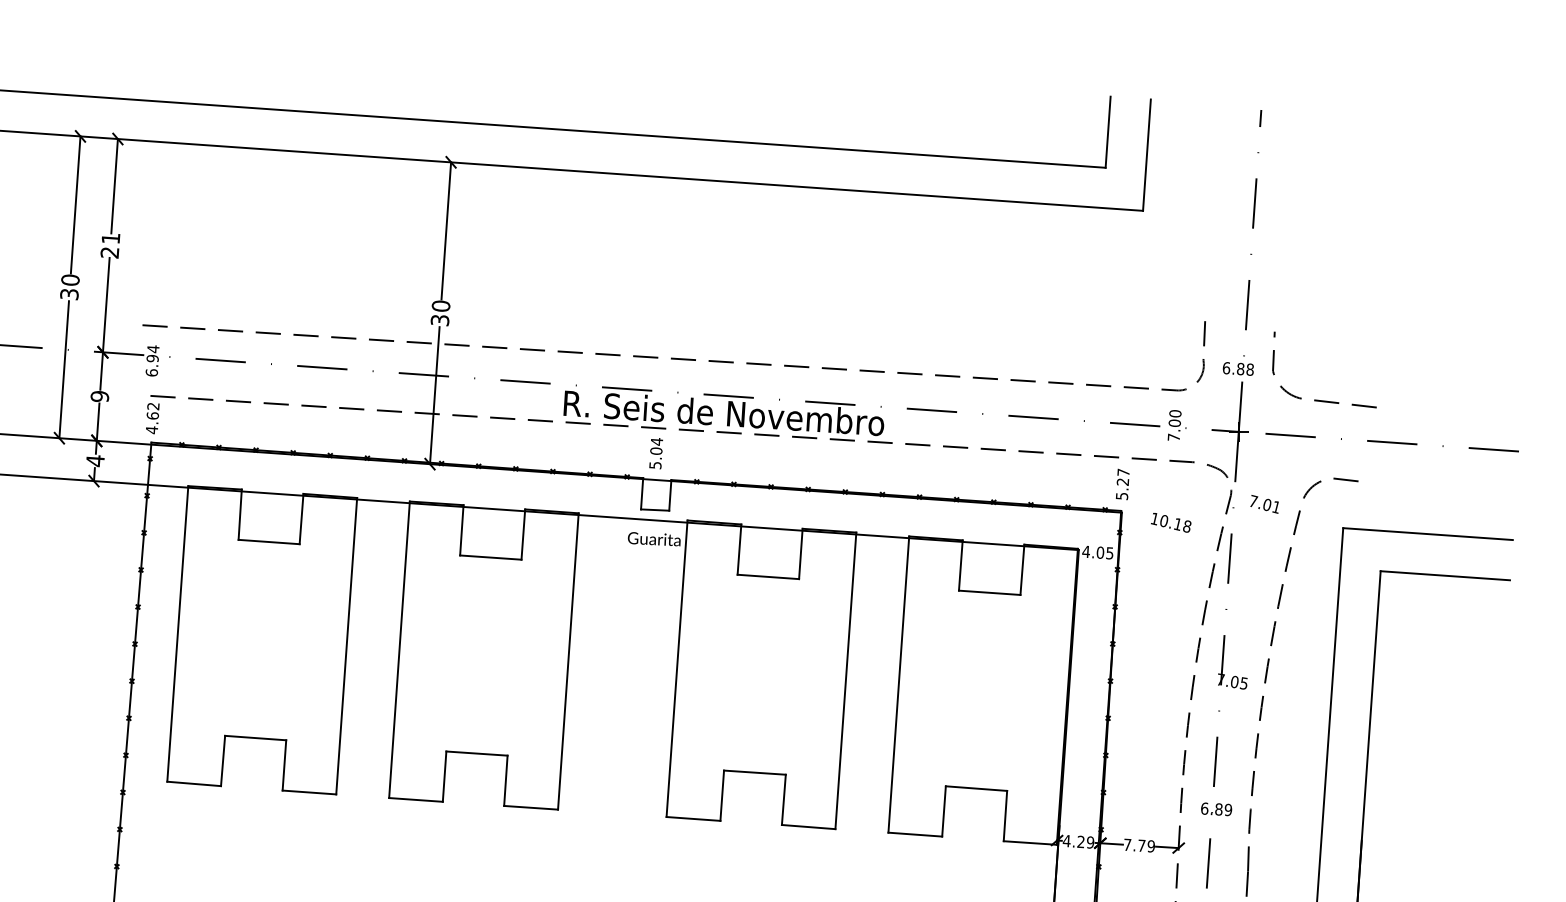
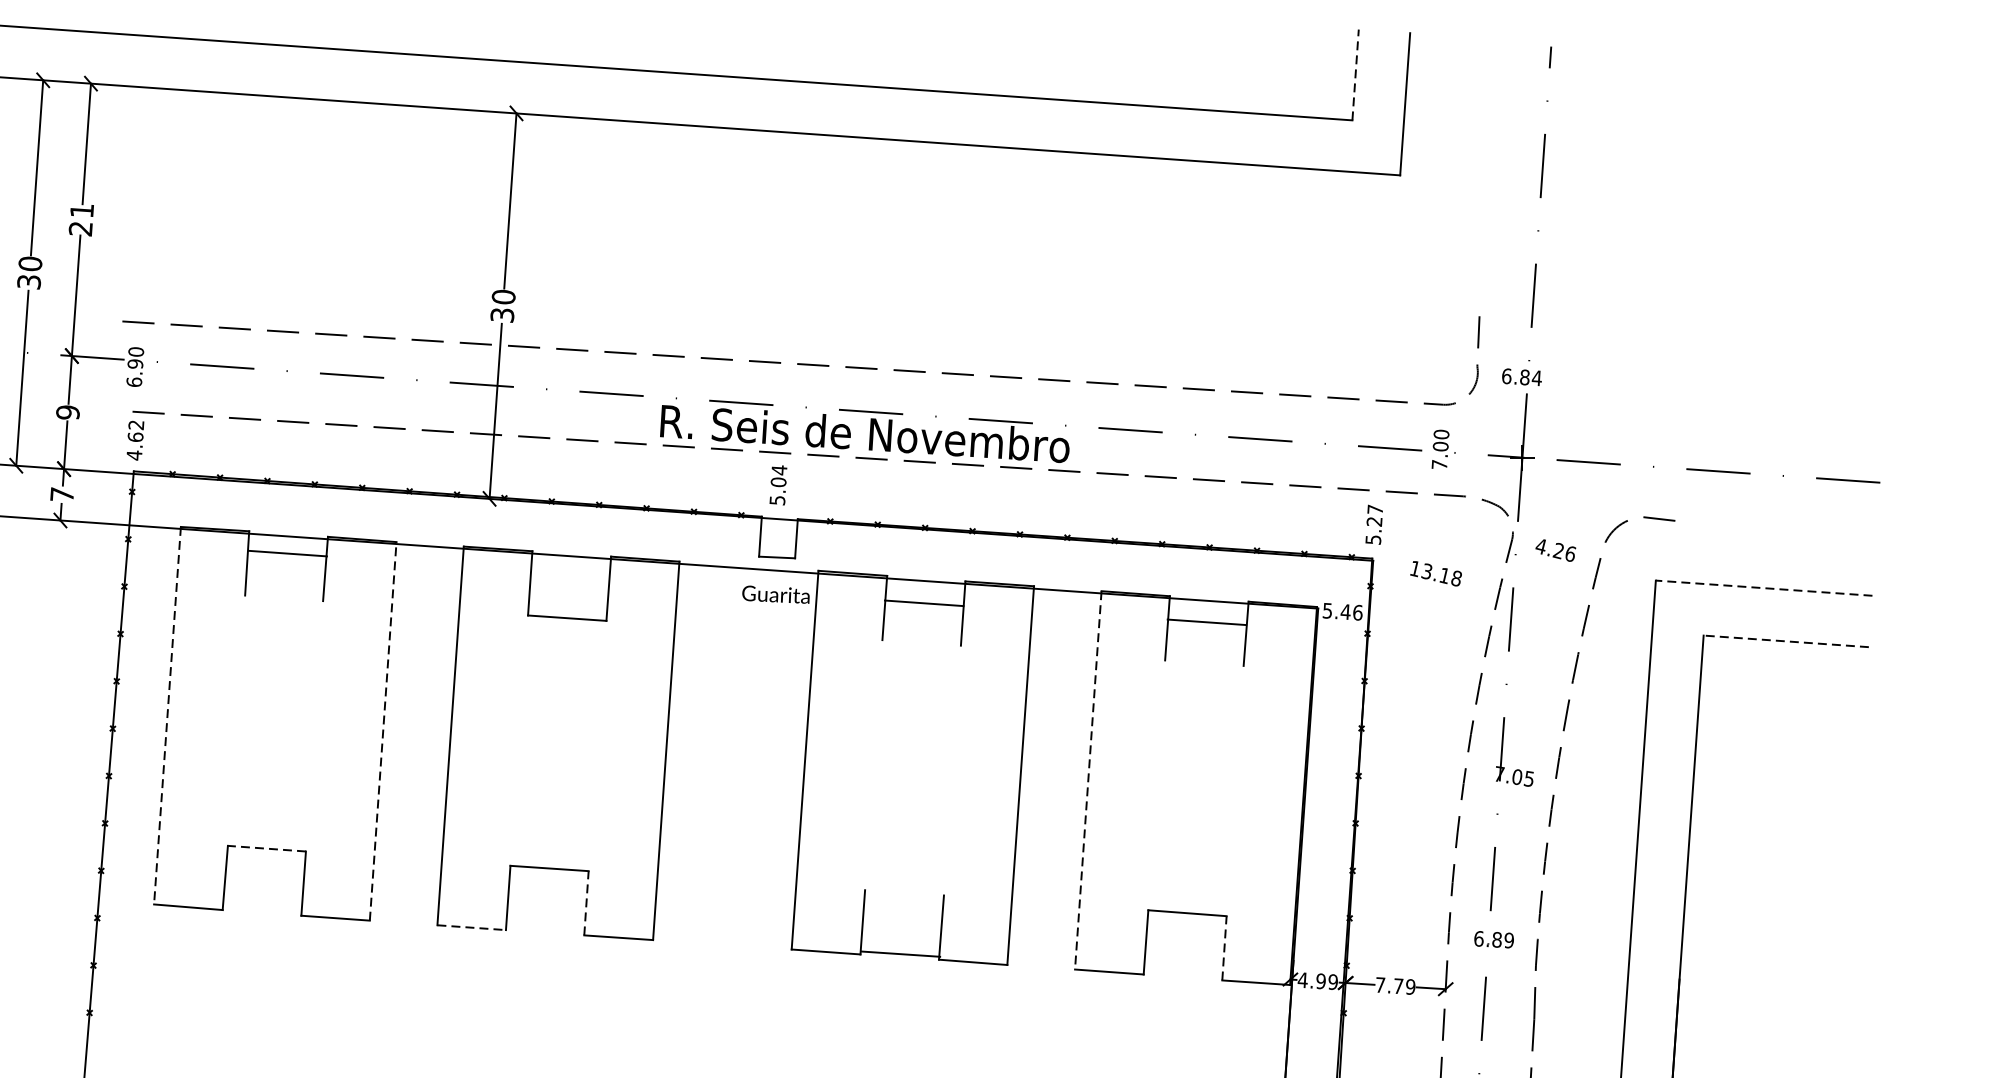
line: (1108, 132) -> (1356, 75), solid -> dashed
text: (153, 349) -> (136, 352), 6.94 -> 6.90
text: (1249, 369) -> (1536, 377), 6.88 -> 6.84
curve: (1318, 399) -> (1624, 416), removed
text: (95, 461) -> (62, 495), 4 -> 7
text: (1264, 504) -> (1555, 550), 7.01 -> 4.26
text: (1163, 520) -> (1426, 570), 10.18 -> 13.18
line: (1427, 534) -> (1763, 588), solid -> dashed
line: (268, 541) -> (287, 552), moved
text: (1097, 552) -> (1342, 611), 4.05 -> 5.46
line: (1445, 575) -> (1786, 641), solid -> dashed
line: (768, 576) -> (924, 602), moved
line: (989, 592) -> (1206, 621), moved
line: (177, 634) -> (167, 716), solid -> dashed
line: (346, 646) -> (382, 731), solid -> dashed
line: (898, 685) -> (1087, 781), solid -> dashed
line: (255, 738) -> (266, 849), solid -> dashed
line: (754, 772) -> (900, 953), moved
line: (505, 780) -> (585, 902), solid -> dashed
line: (416, 799) -> (472, 927), solid -> dashed
line: (1005, 815) -> (1224, 947), solid -> dashed
text: (1080, 841) -> (1320, 980), 4.29 -> 4.99

